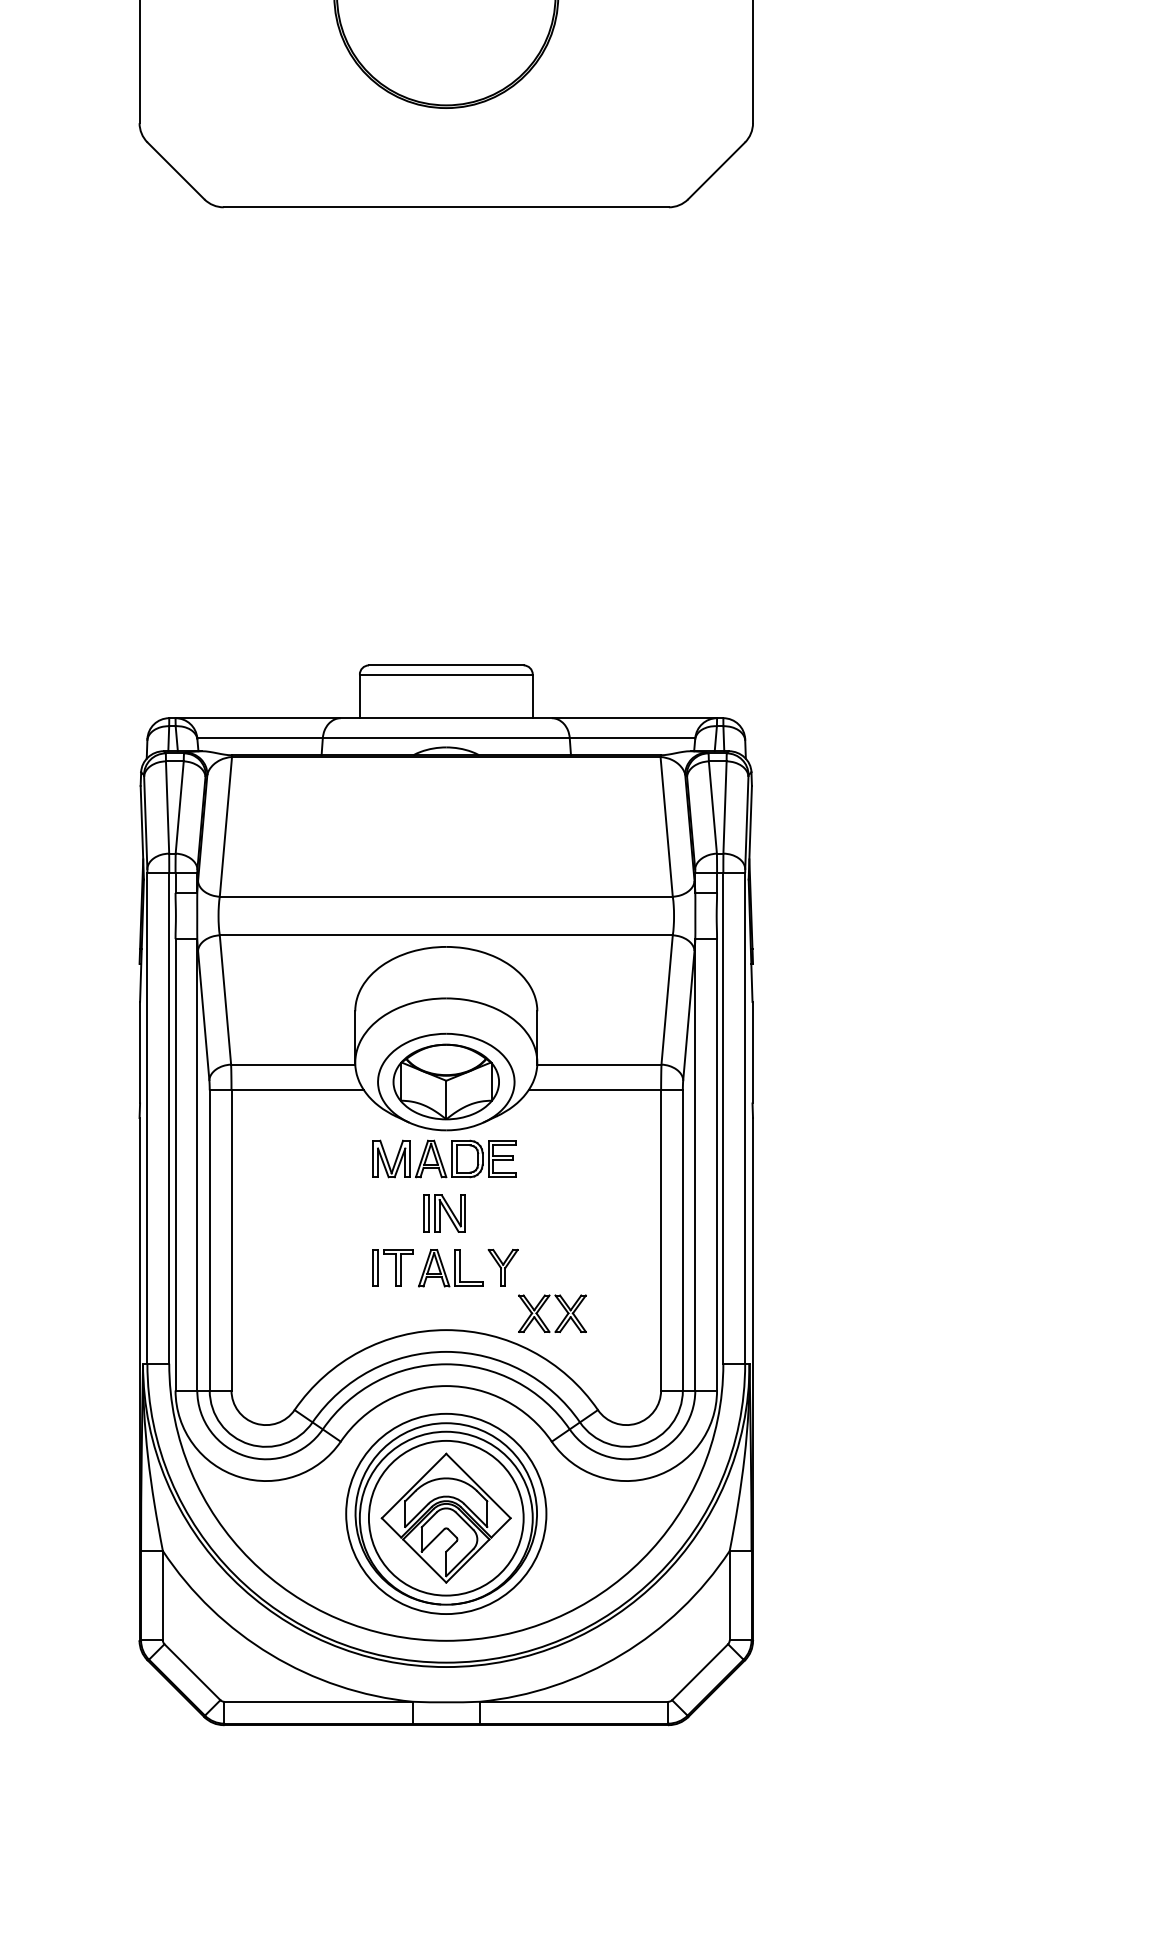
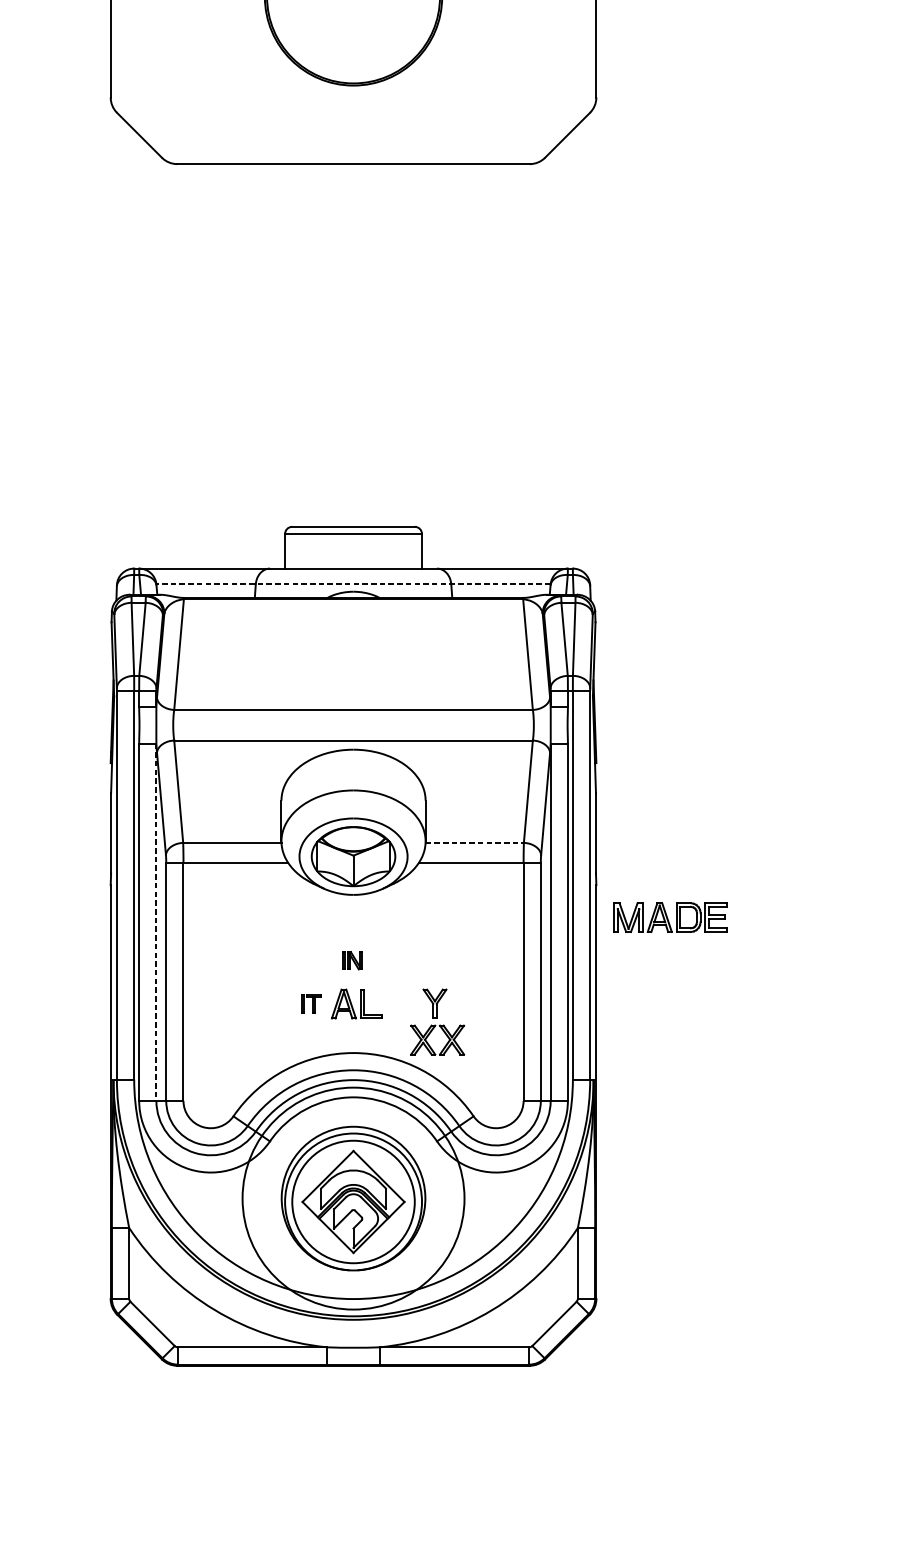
line: (445, 738) -> (352, 584), solid -> dashed
line: (599, 1064) -> (474, 842), solid -> dashed
part: (444, 1158) -> (670, 917), moved
line: (197, 1164) -> (156, 921), solid -> dashed
part: (444, 1213) -> (352, 960), size x0.6
part: (392, 1267) -> (310, 1003), size x0.6
part: (502, 1267) -> (434, 1003), moved
circle: (446, 1513) -> (353, 1198), size x1.4

